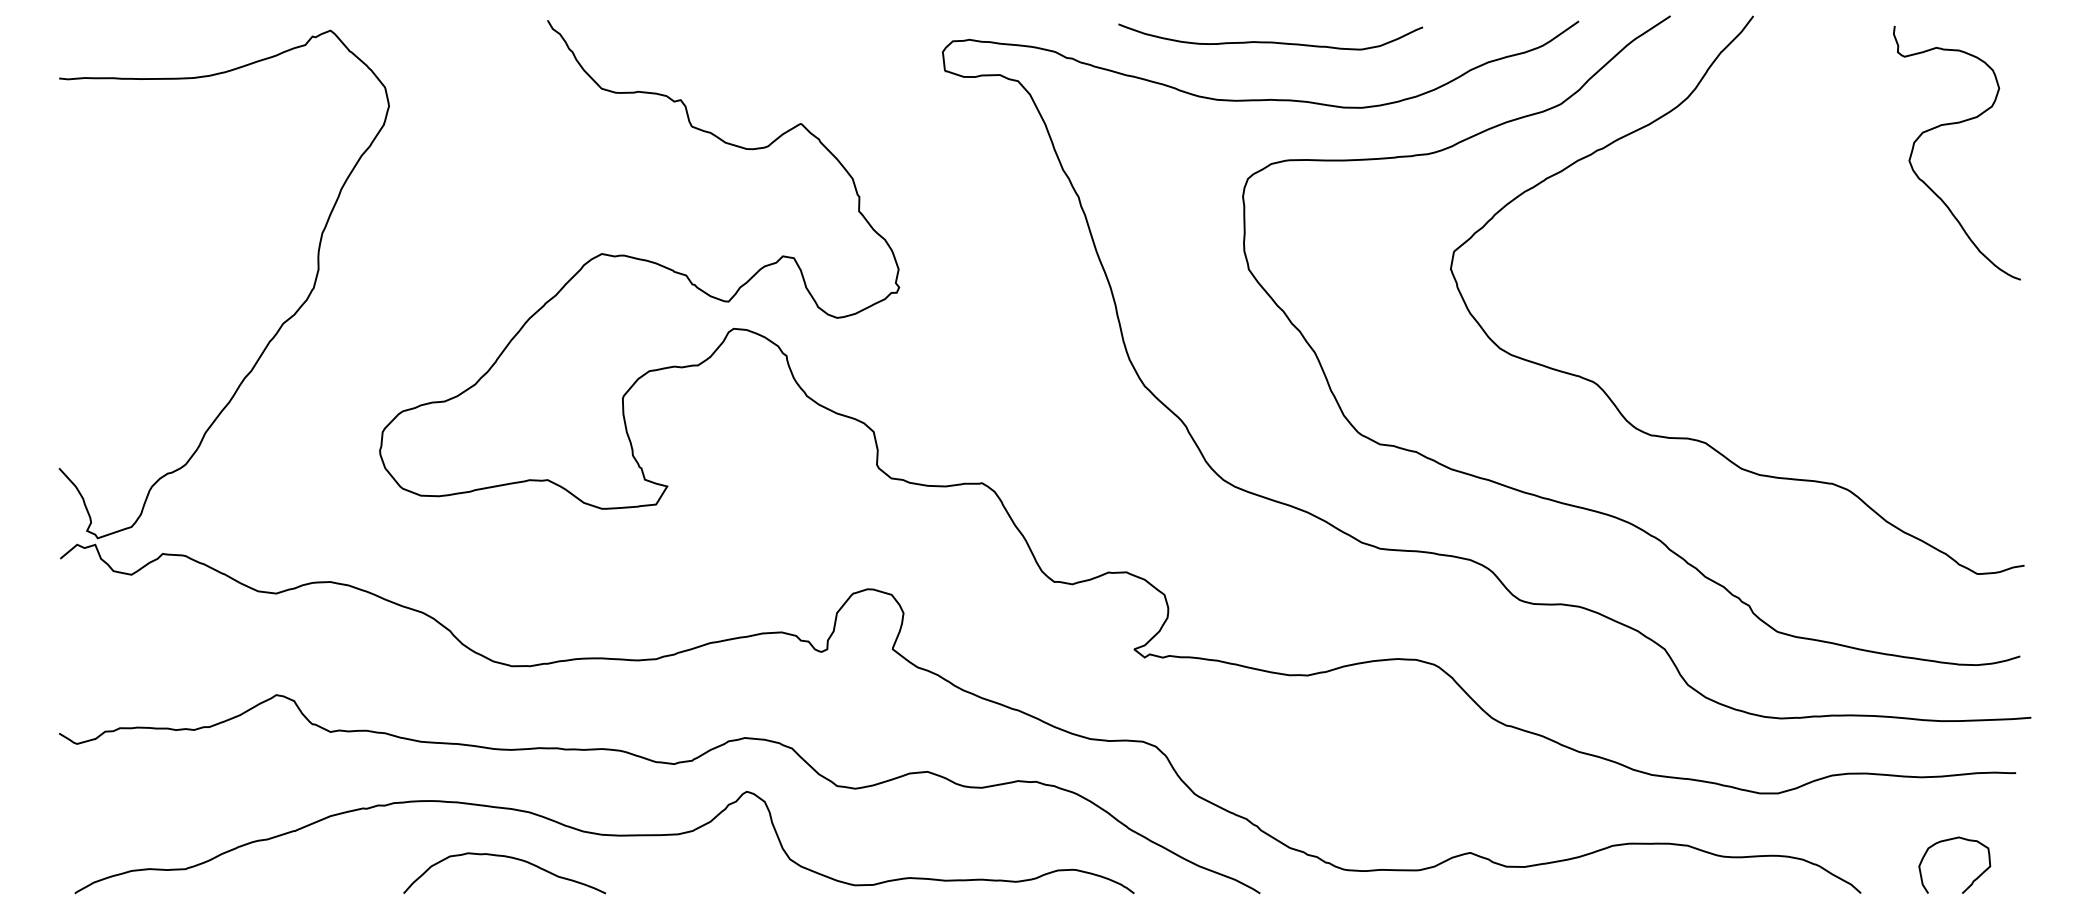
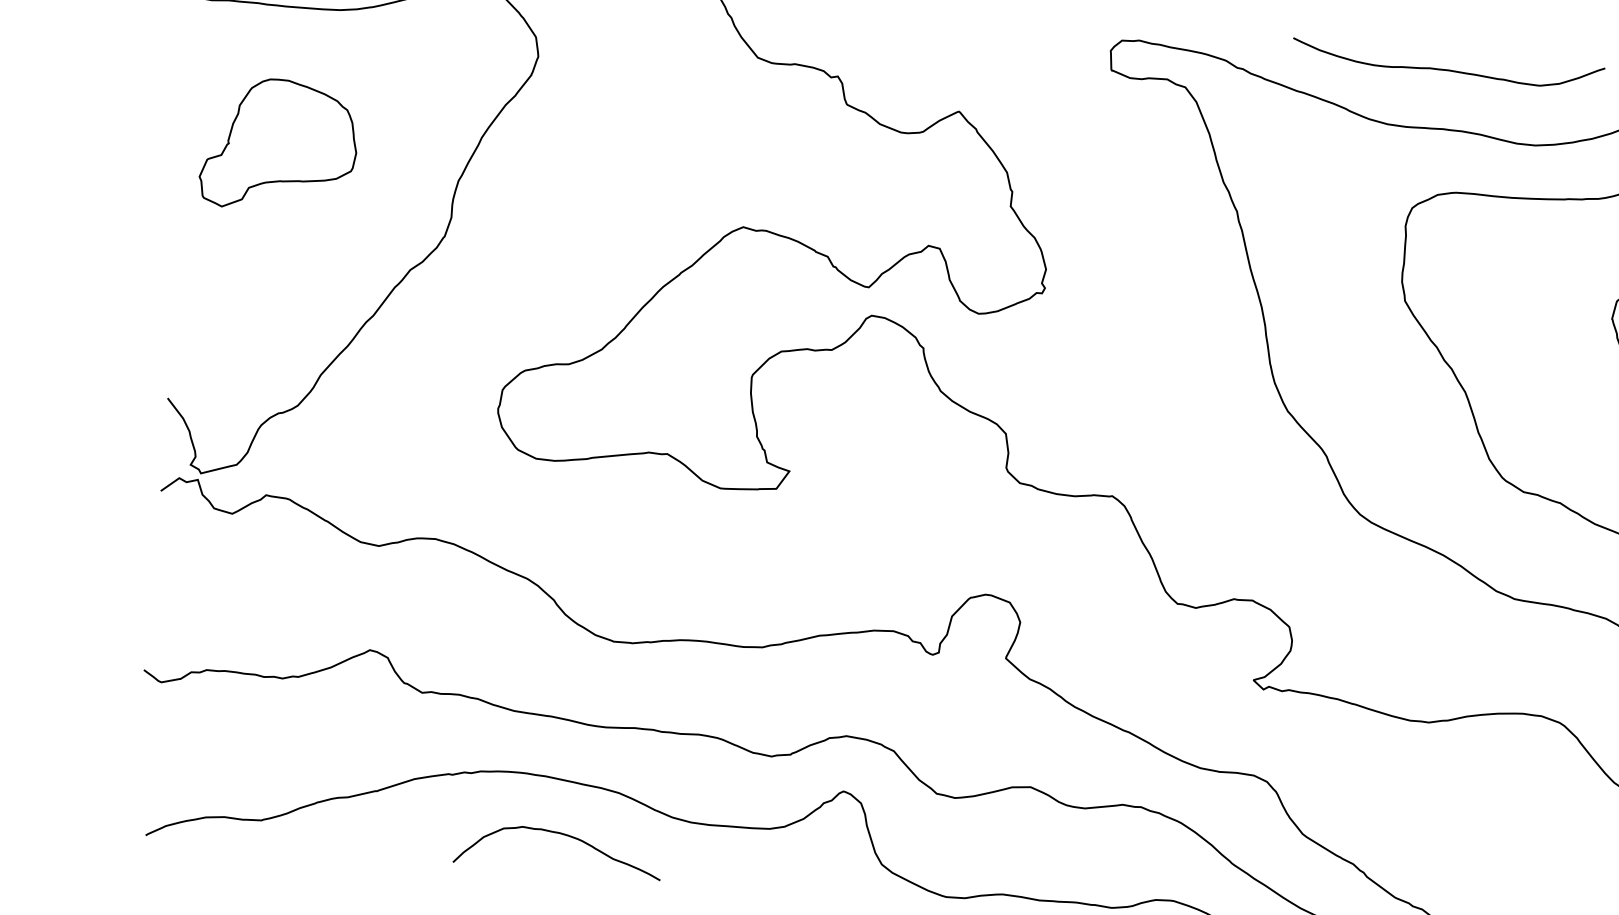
part: (145, 214) -> (278, 145), added
curve: (509, 858) -> (564, 835), moved

